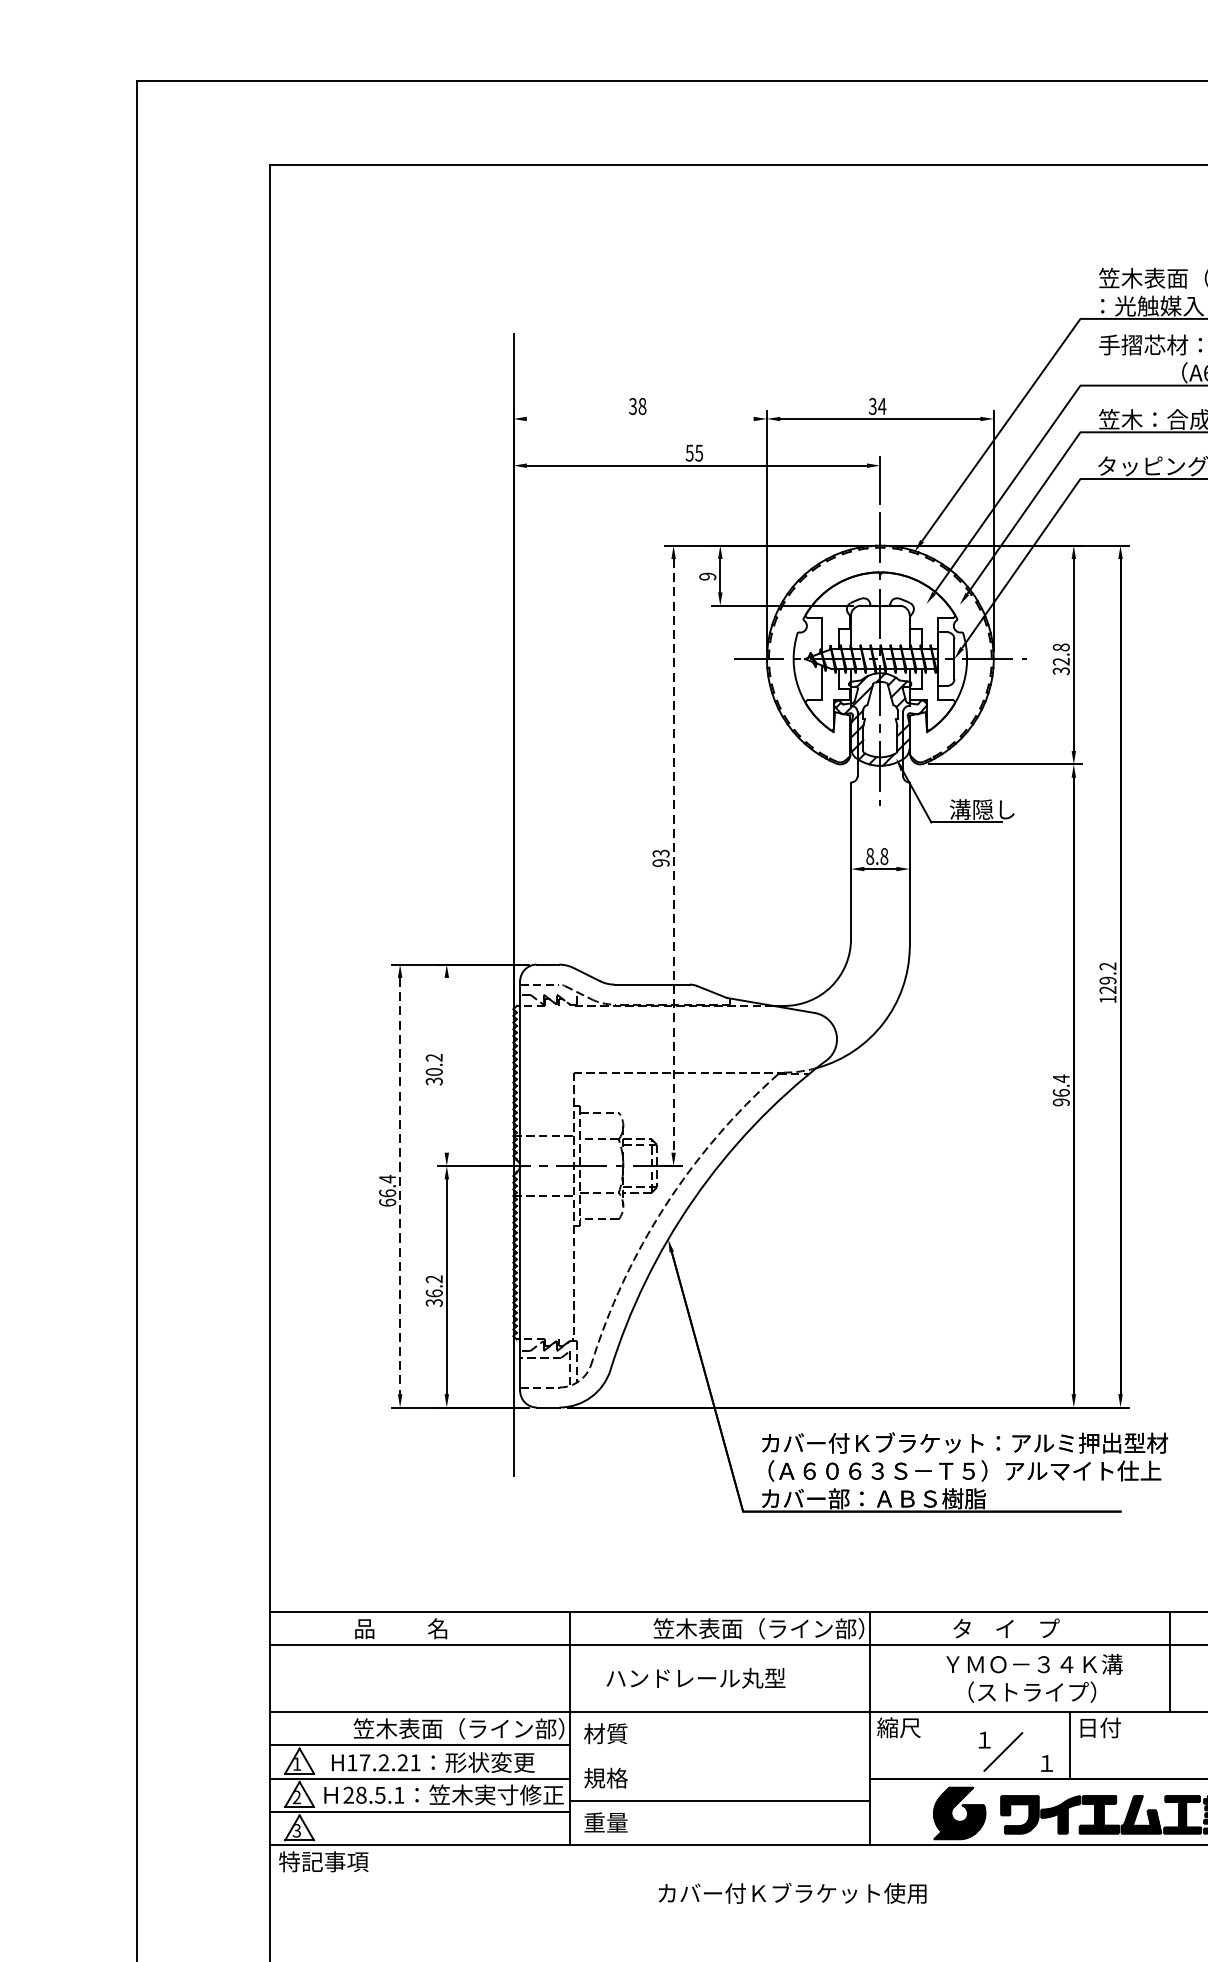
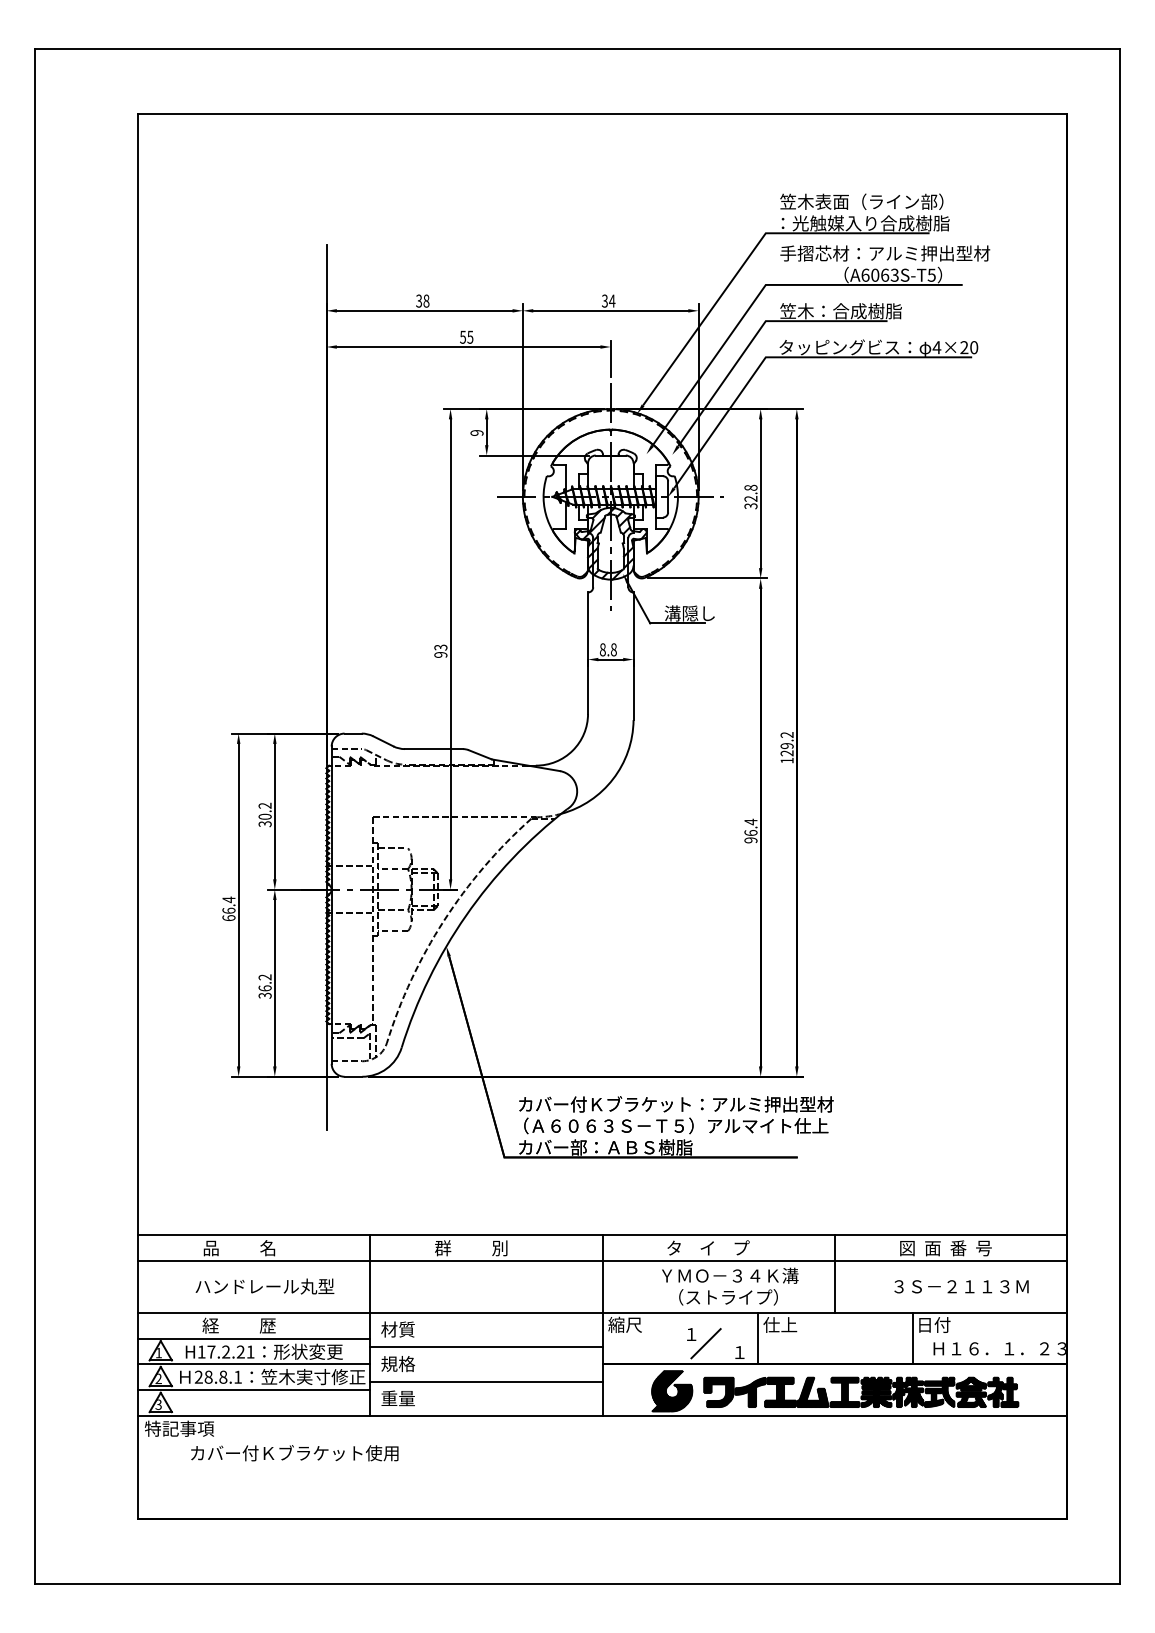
line: (639, 418) -> (424, 310), added
line: (673, 856) -> (450, 649), dashed -> solid
line: (446, 1065) -> (274, 811), added
line: (399, 1186) -> (238, 905), dashed -> solid
text: (758, 1629) -> (516, 1248), 笠木表面（ライン部） -> 群          別
text: (695, 1678) -> (264, 1286), moved
text: (1099, 1727) -> (780, 1324), 日付 -> 仕上
text: (457, 1728) -> (283, 1325), 笠木表面（ライン部） -> 経          歴
line: (719, 1756) -> (486, 1347), added
text: (380, 1794) -> (223, 1376), 28.5.1 -> 28.8.1
text: (792, 1893) -> (294, 1453), moved

